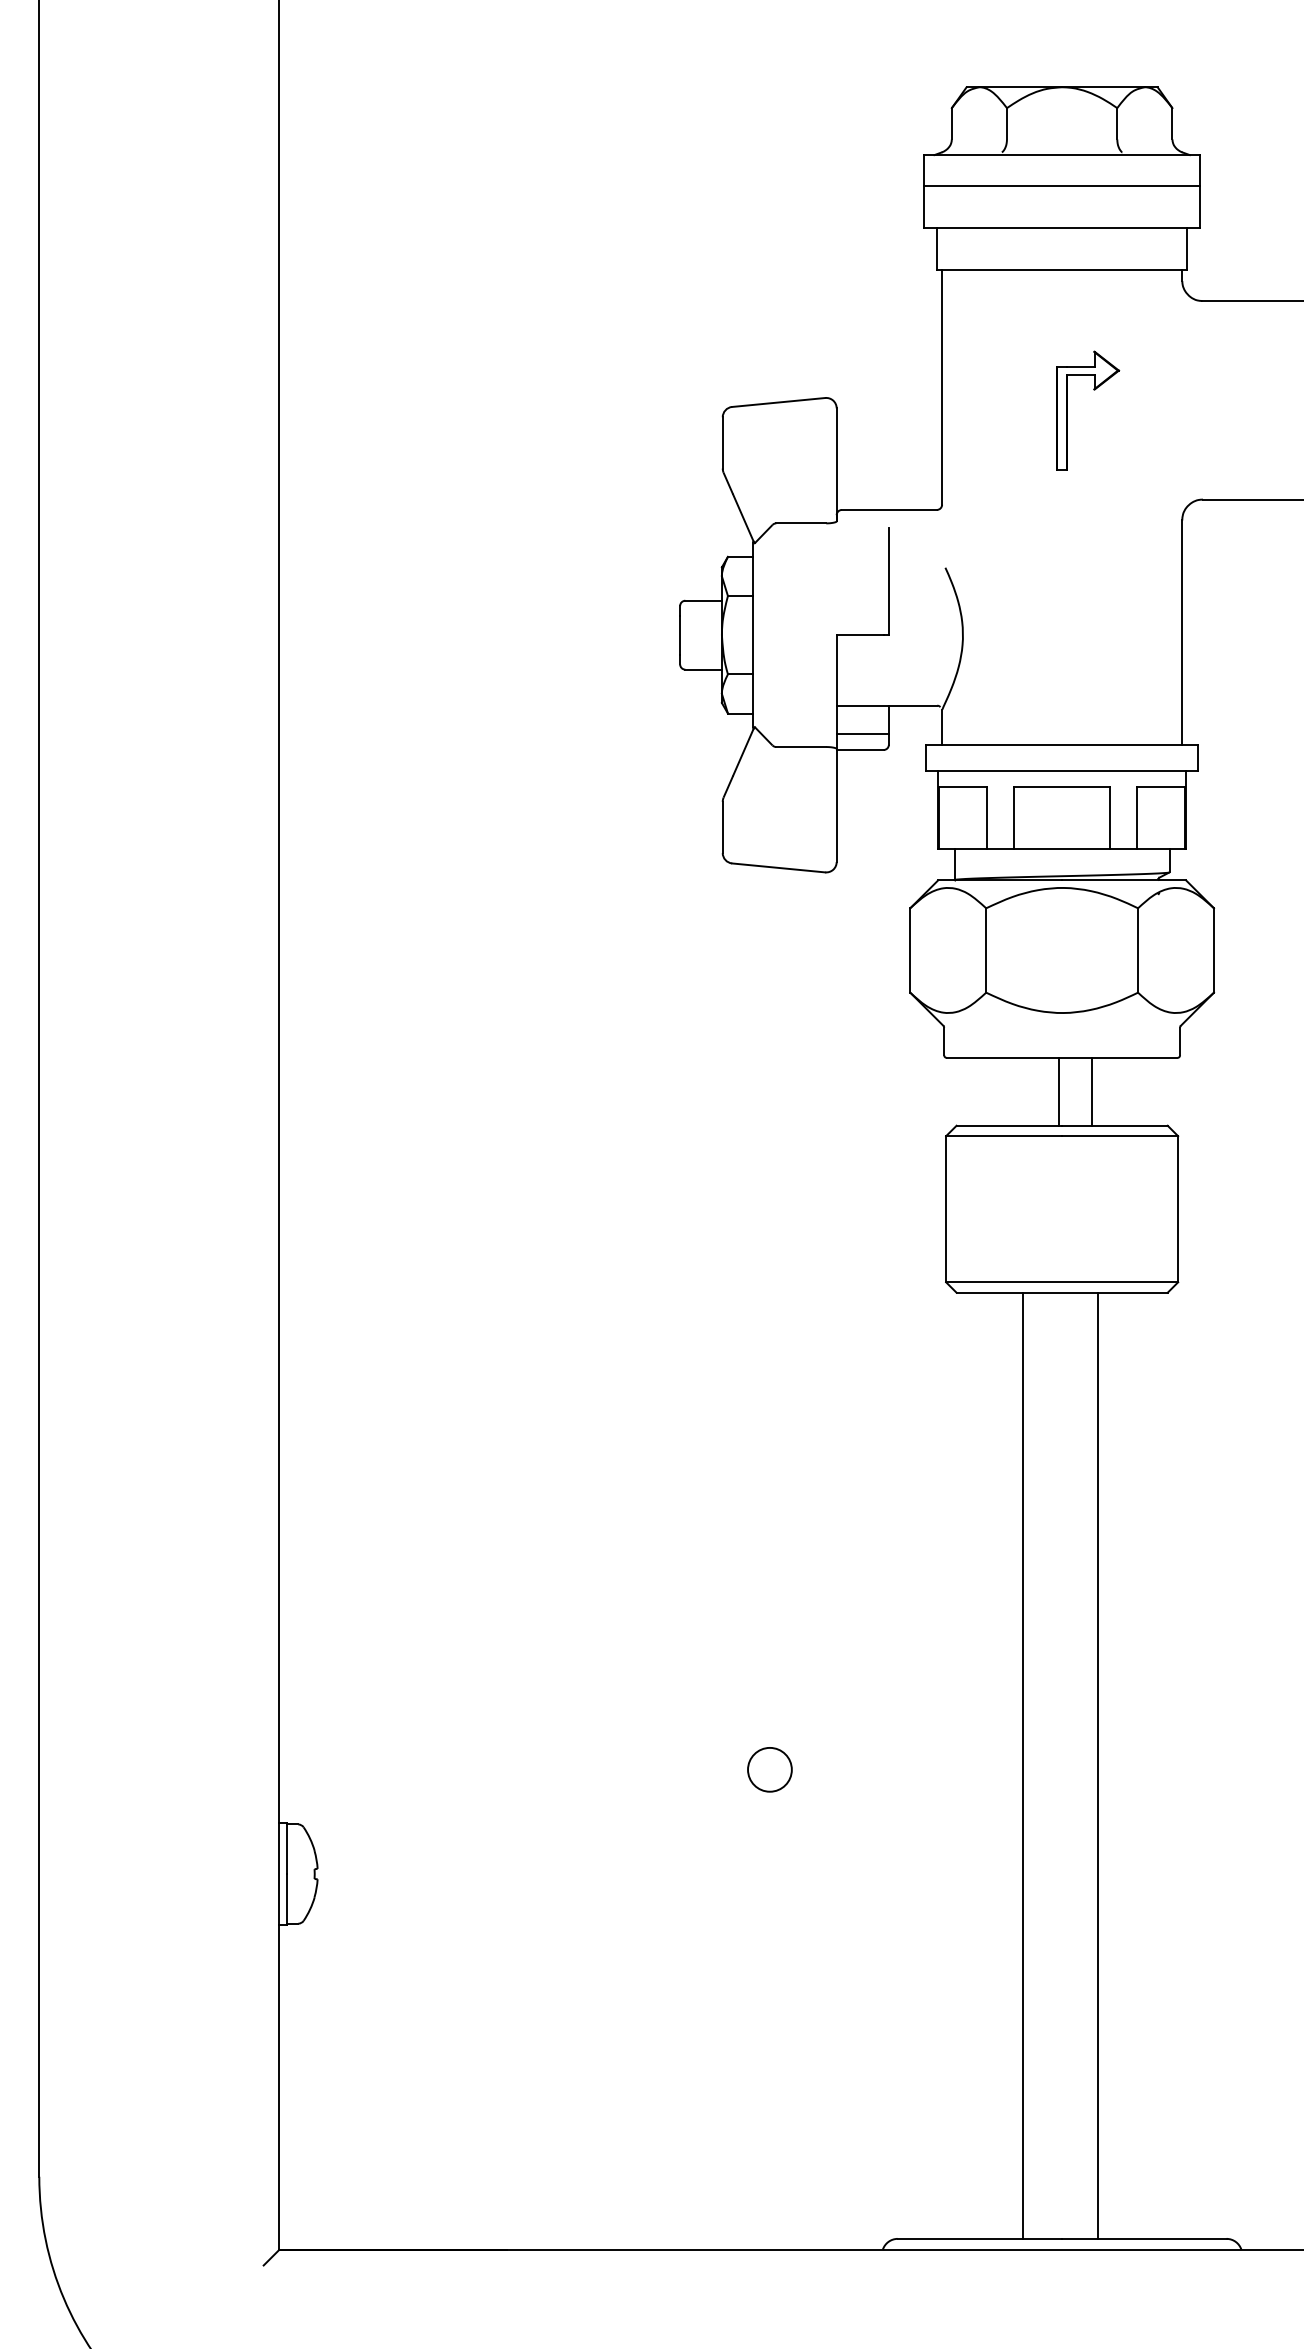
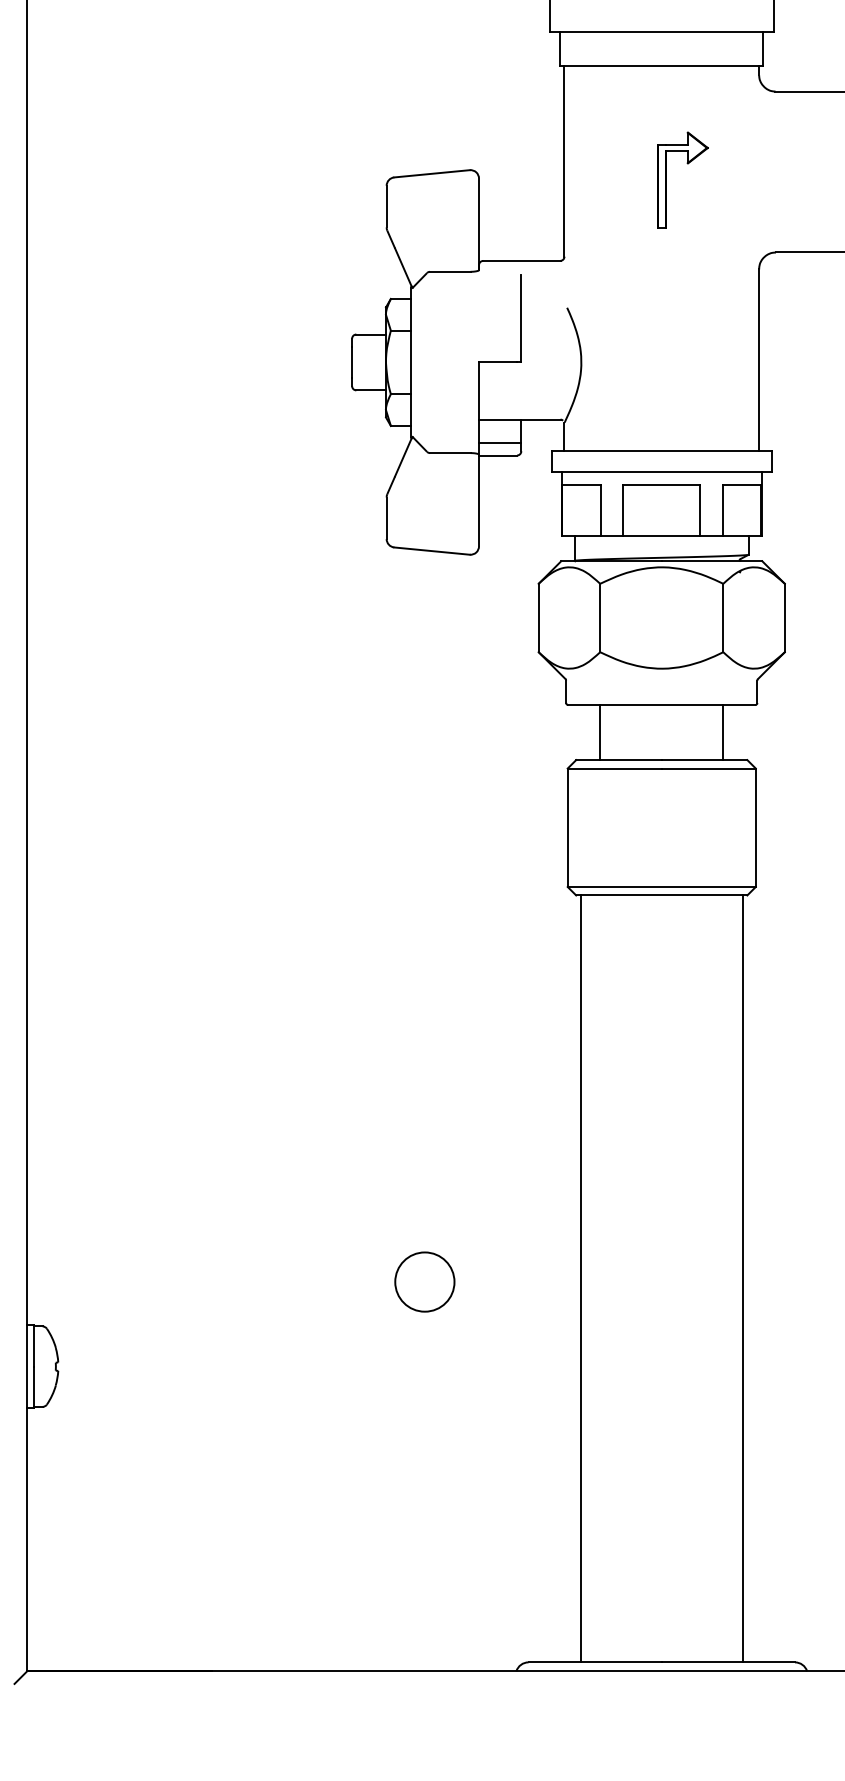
line: (1059, 1091) -> (600, 732), moved
line: (1091, 1091) -> (722, 732), moved
line: (1023, 1765) -> (581, 1278), moved
line: (1097, 1765) -> (742, 1278), moved
circle: (769, 1769) -> (424, 1281), size x1.67

